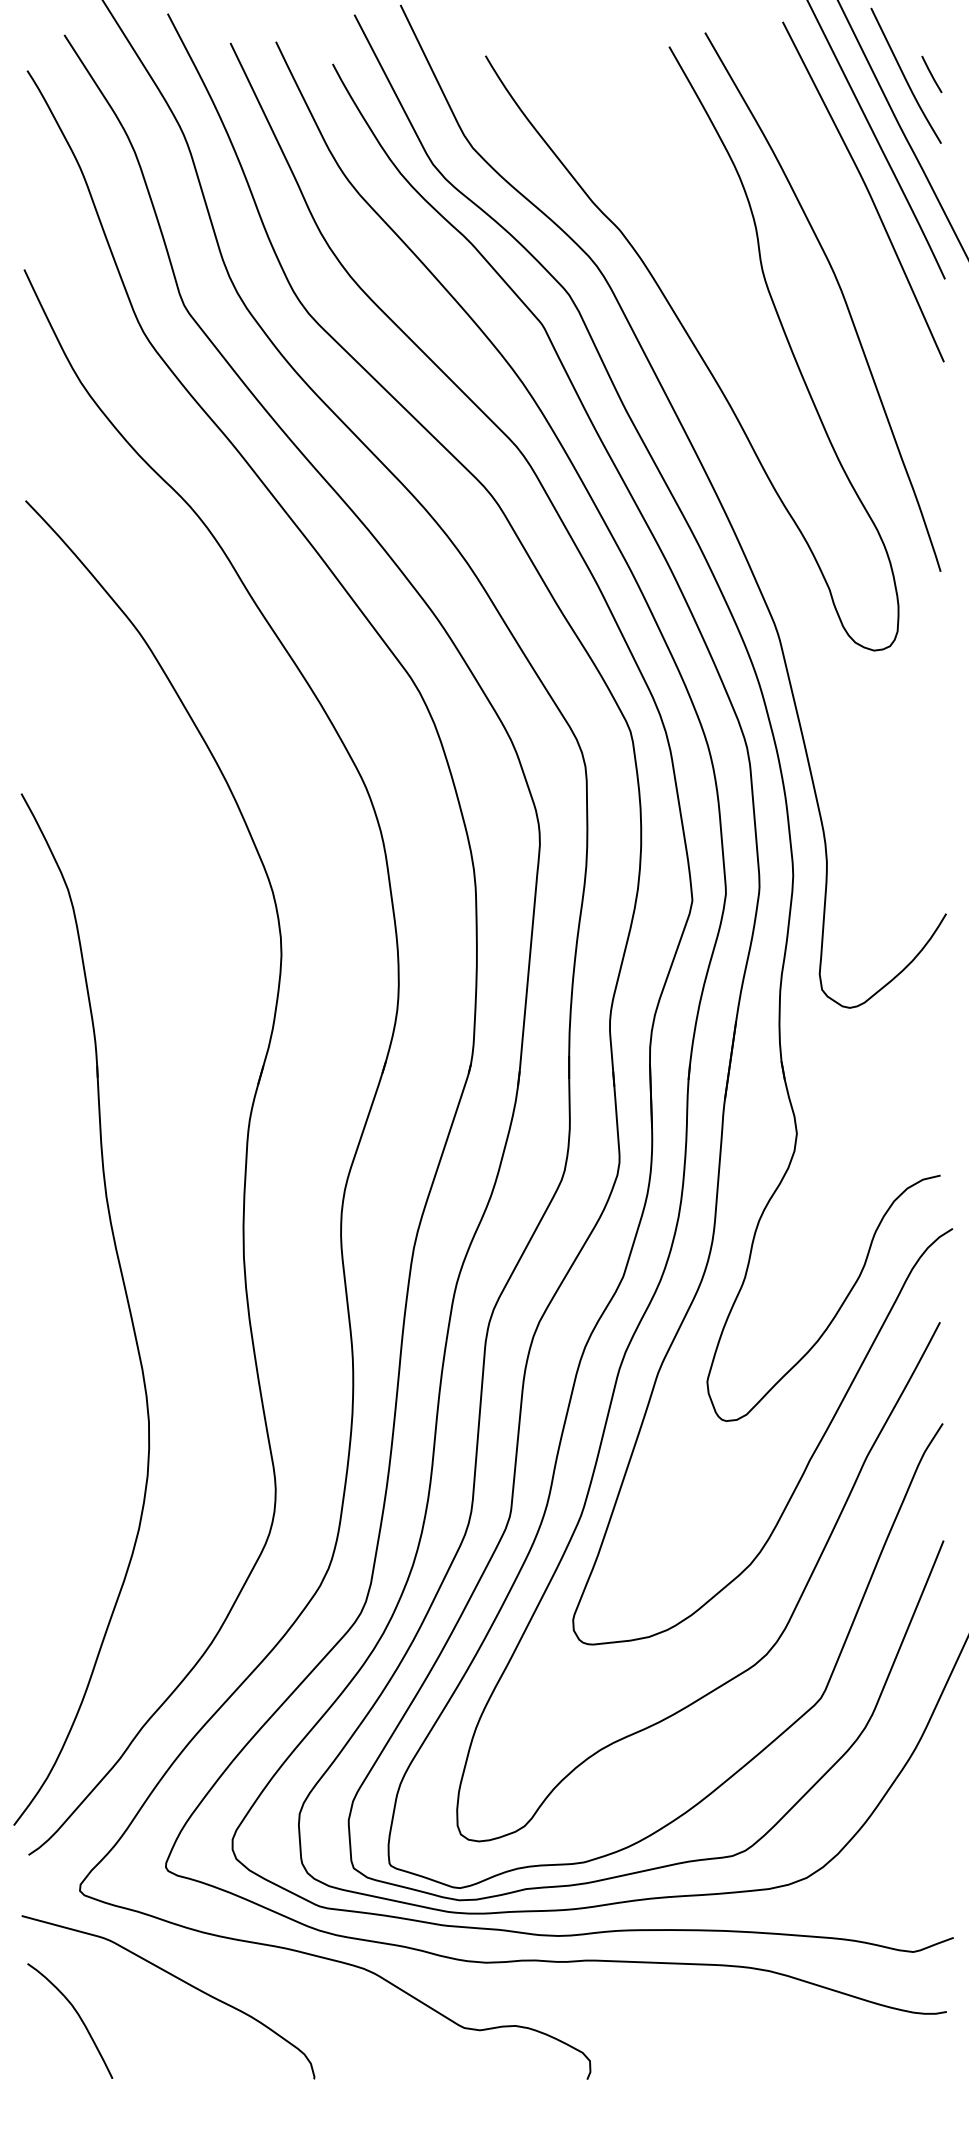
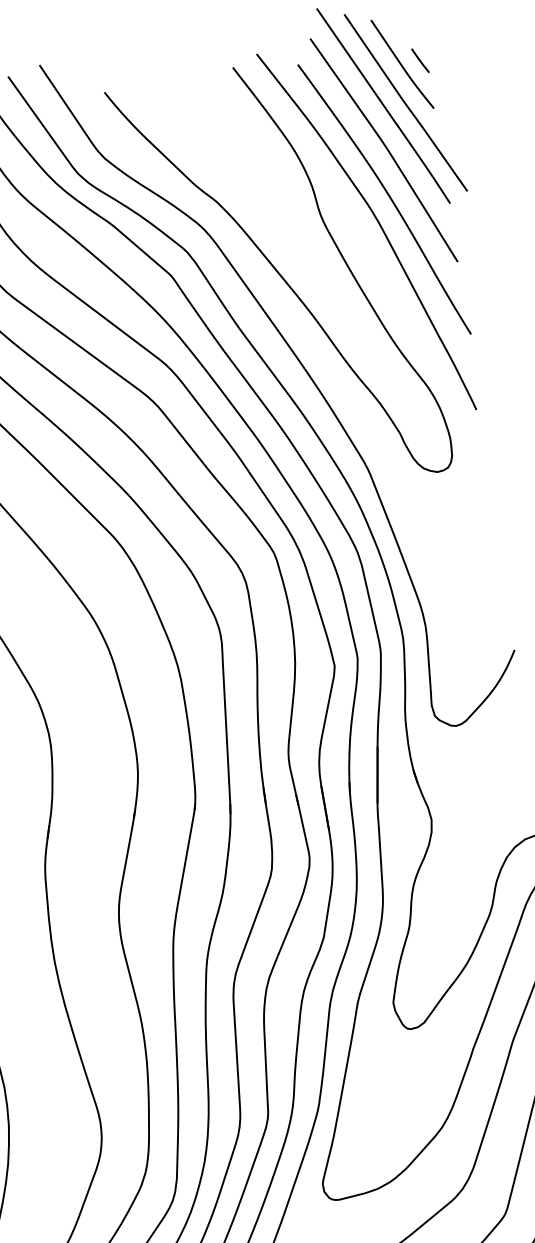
curve: (860, 256) -> (388, 196), added

